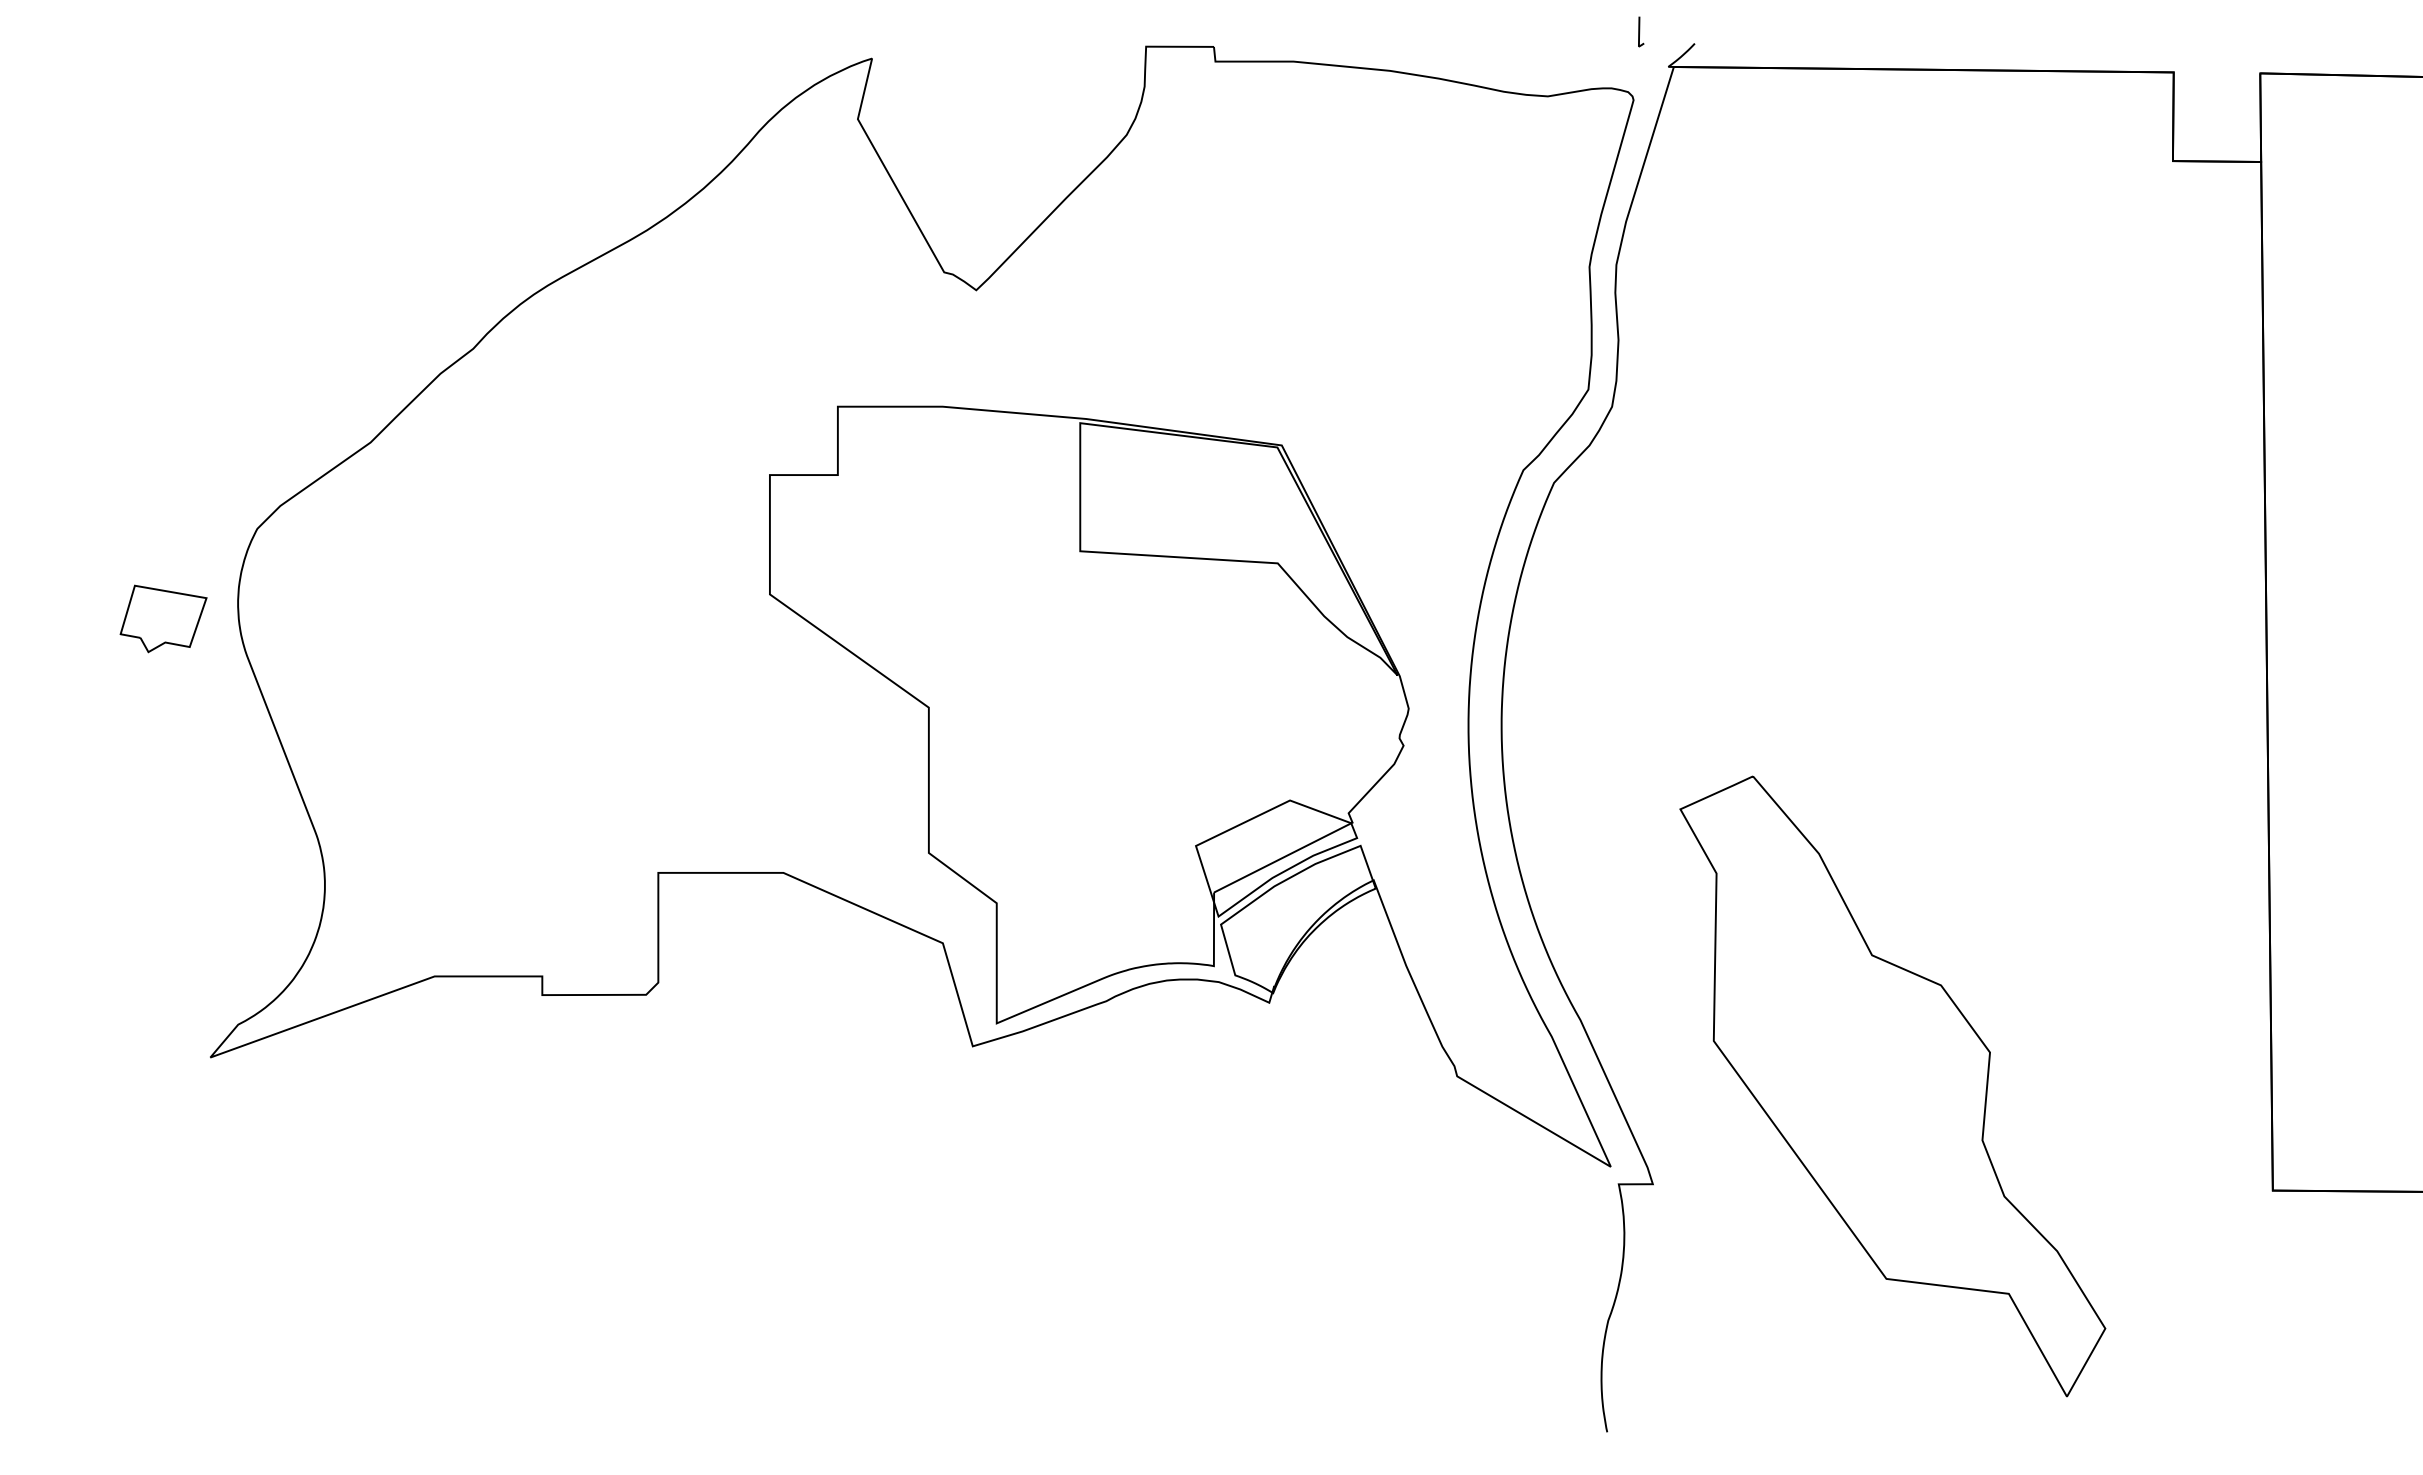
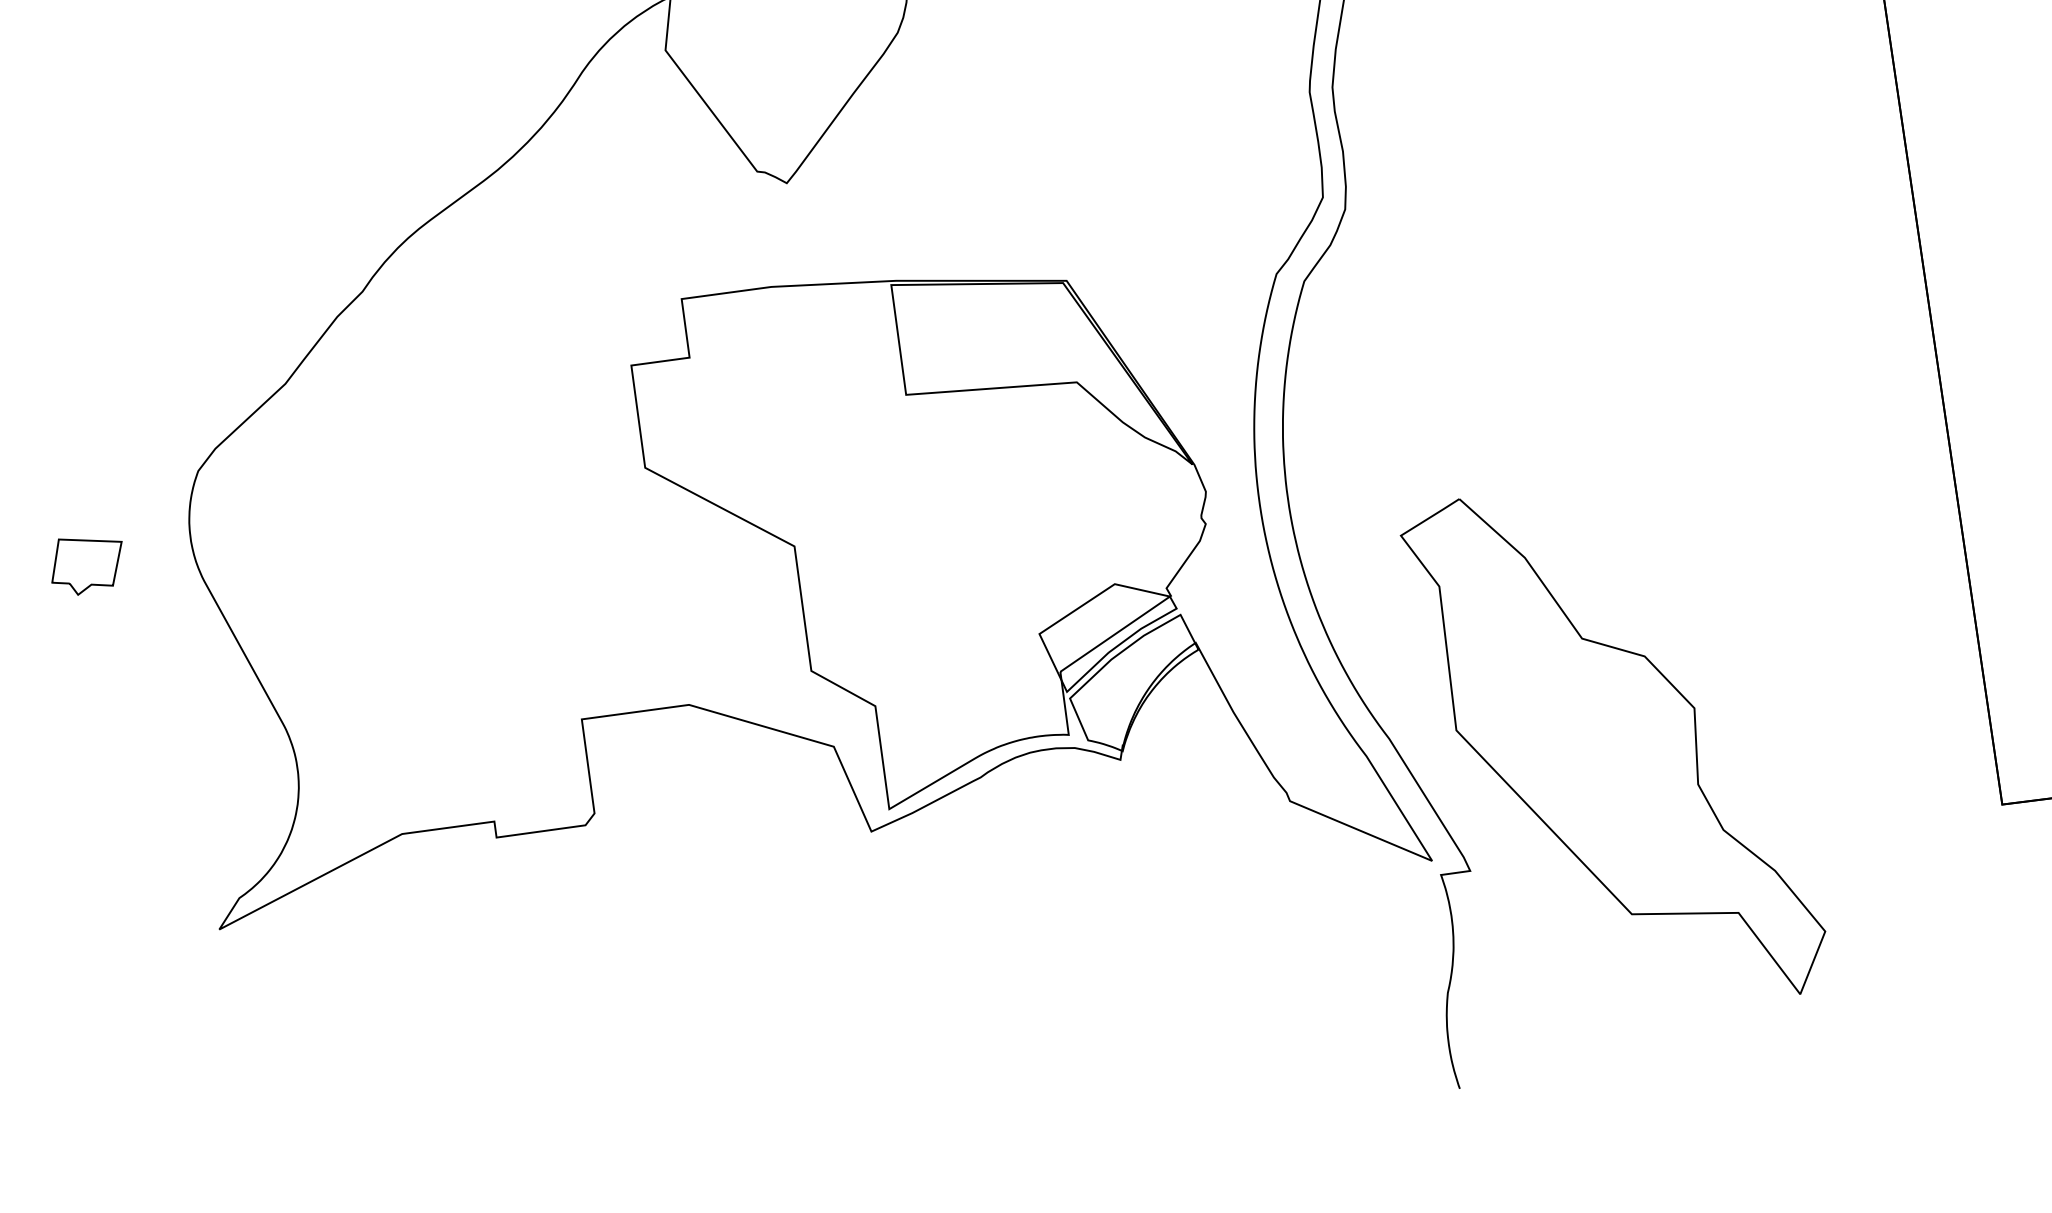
part: (163, 618) -> (87, 564), moved
part: (1892, 1086) -> (1614, 748), moved

